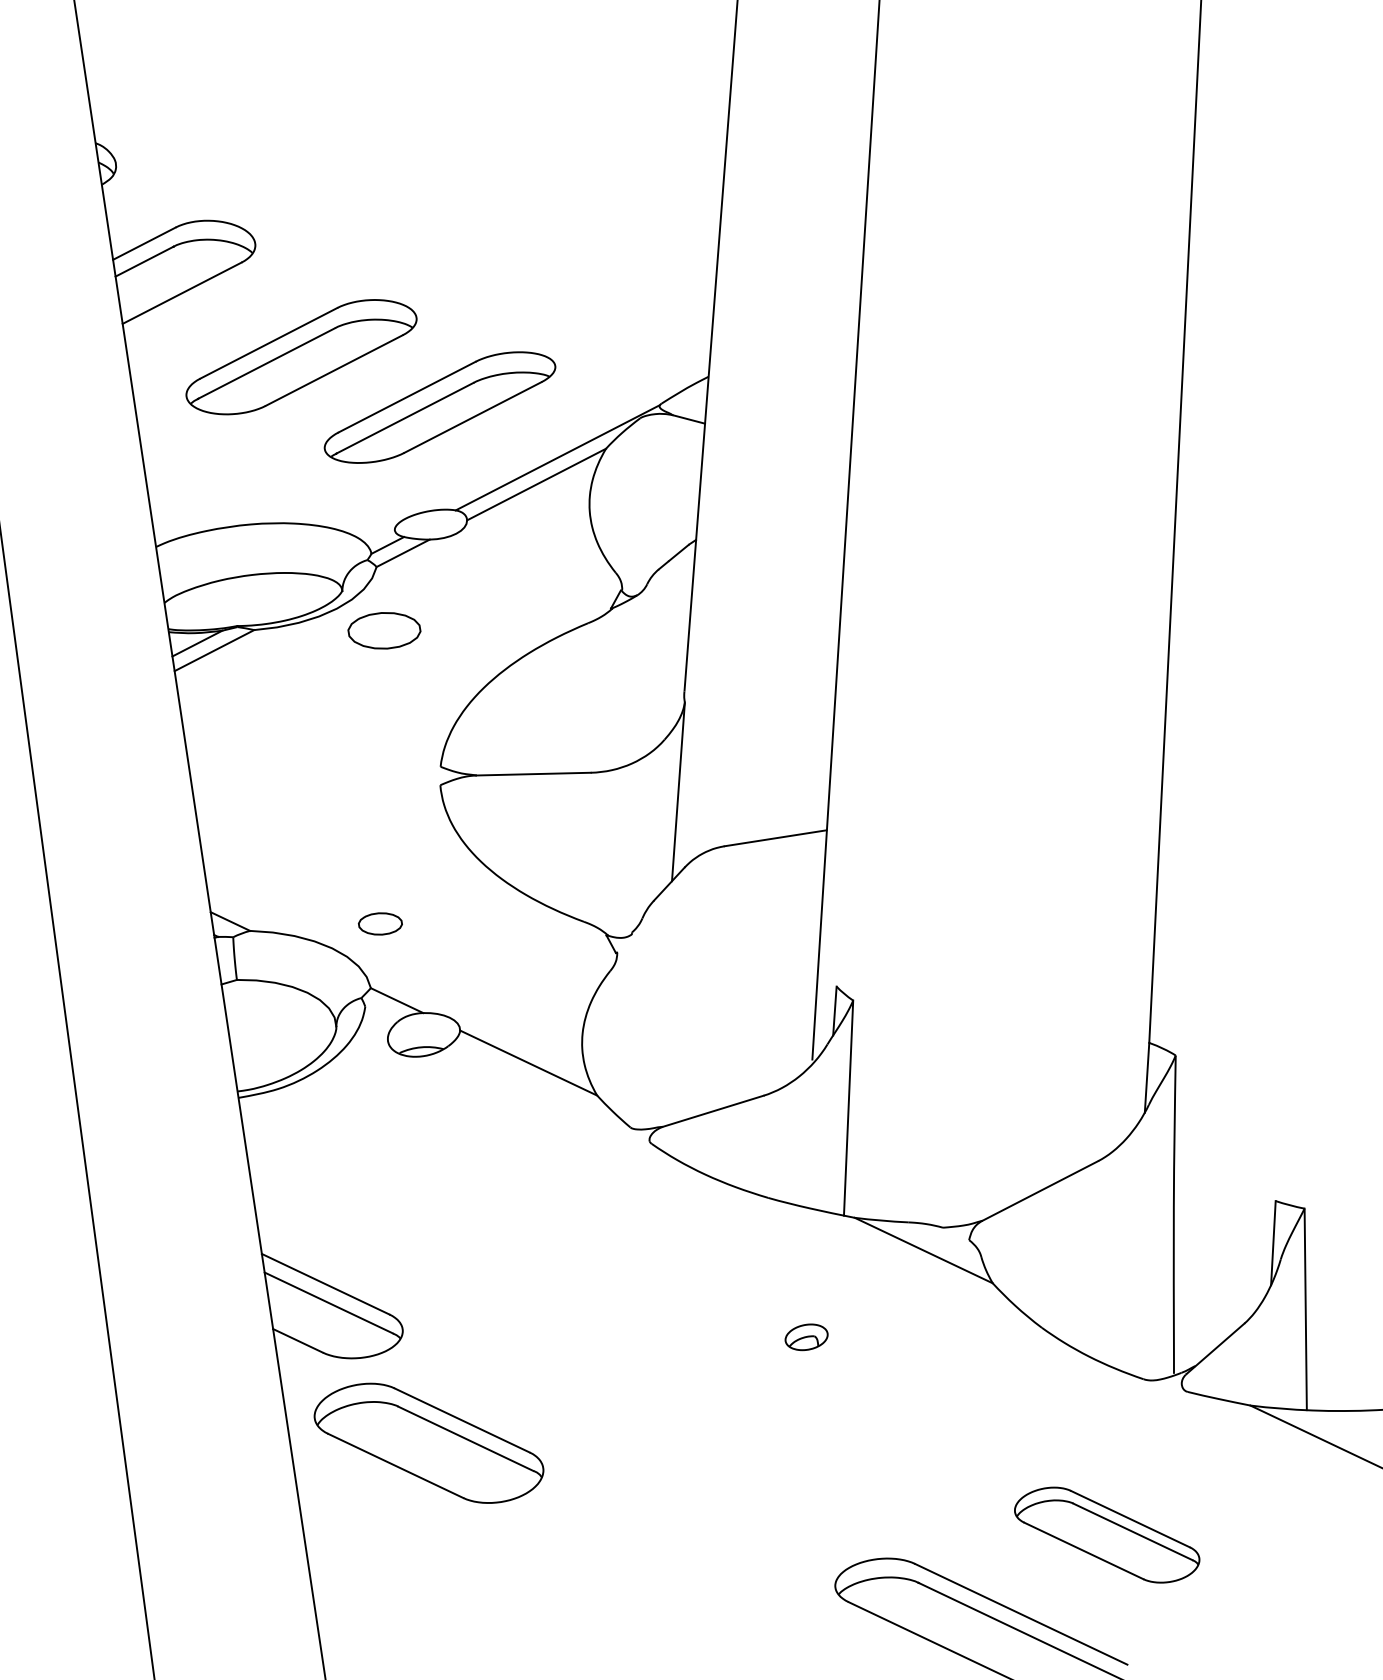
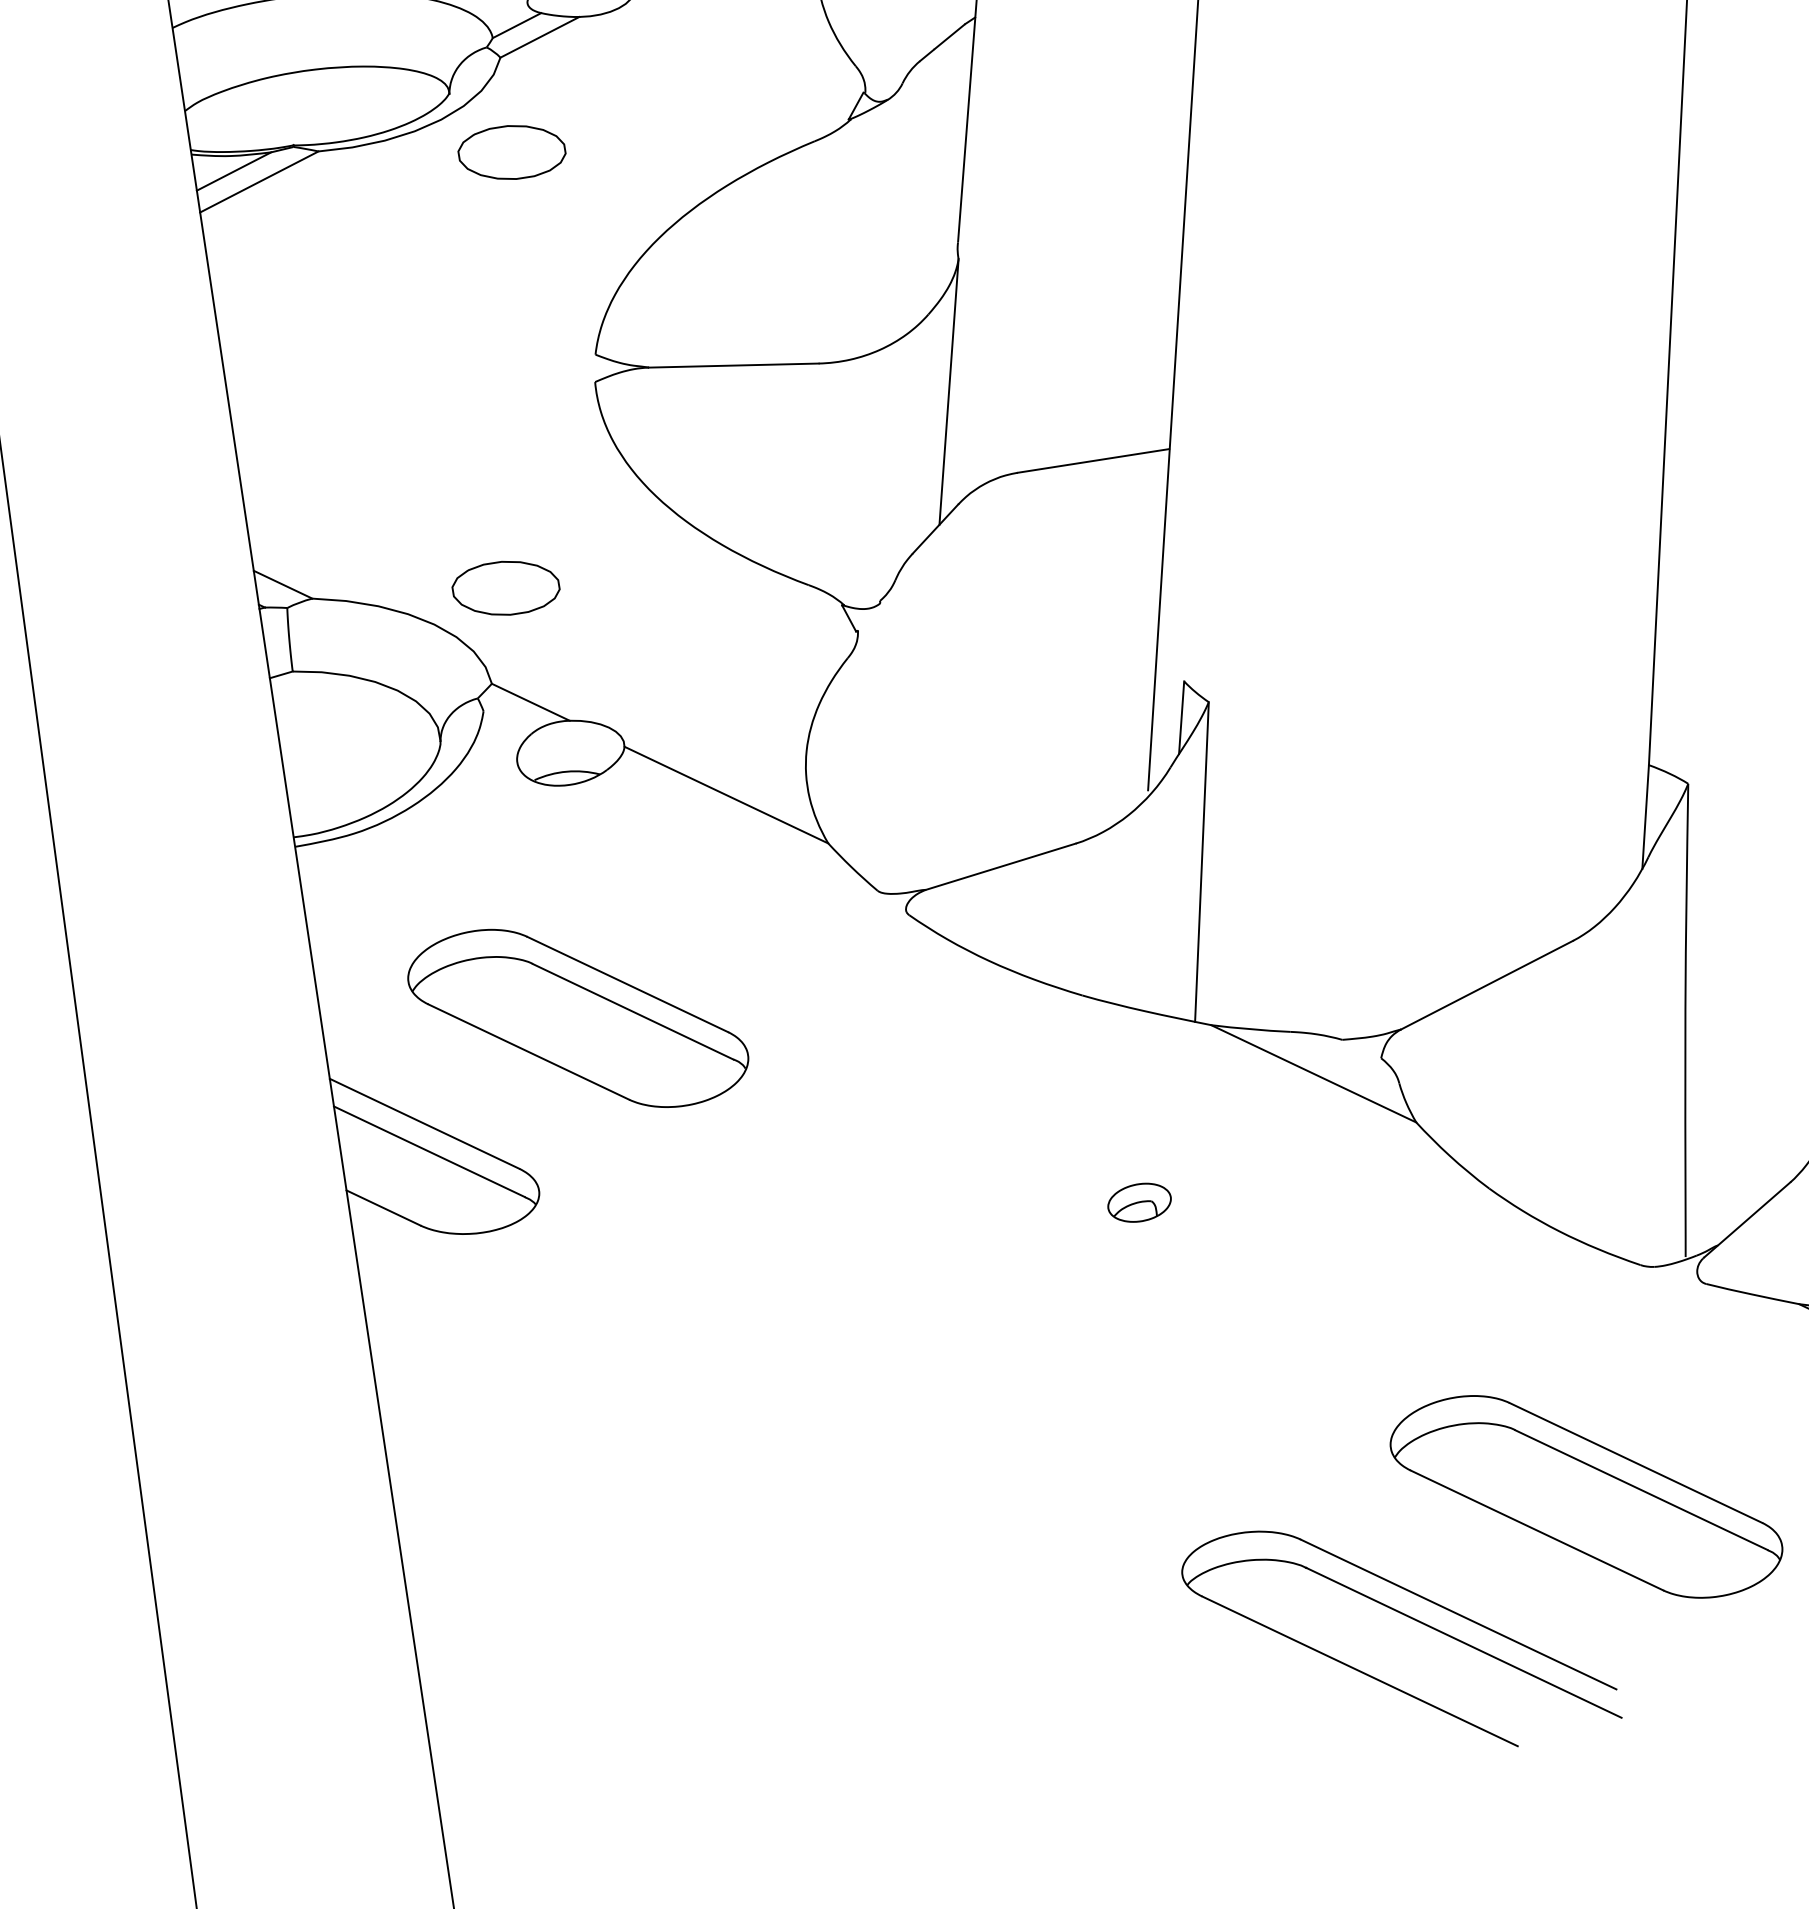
part: (380, 923) -> (506, 587), size x1.67
part: (428, 1442) -> (577, 1017), moved
part: (1106, 1534) -> (1585, 1495), size x1.43

